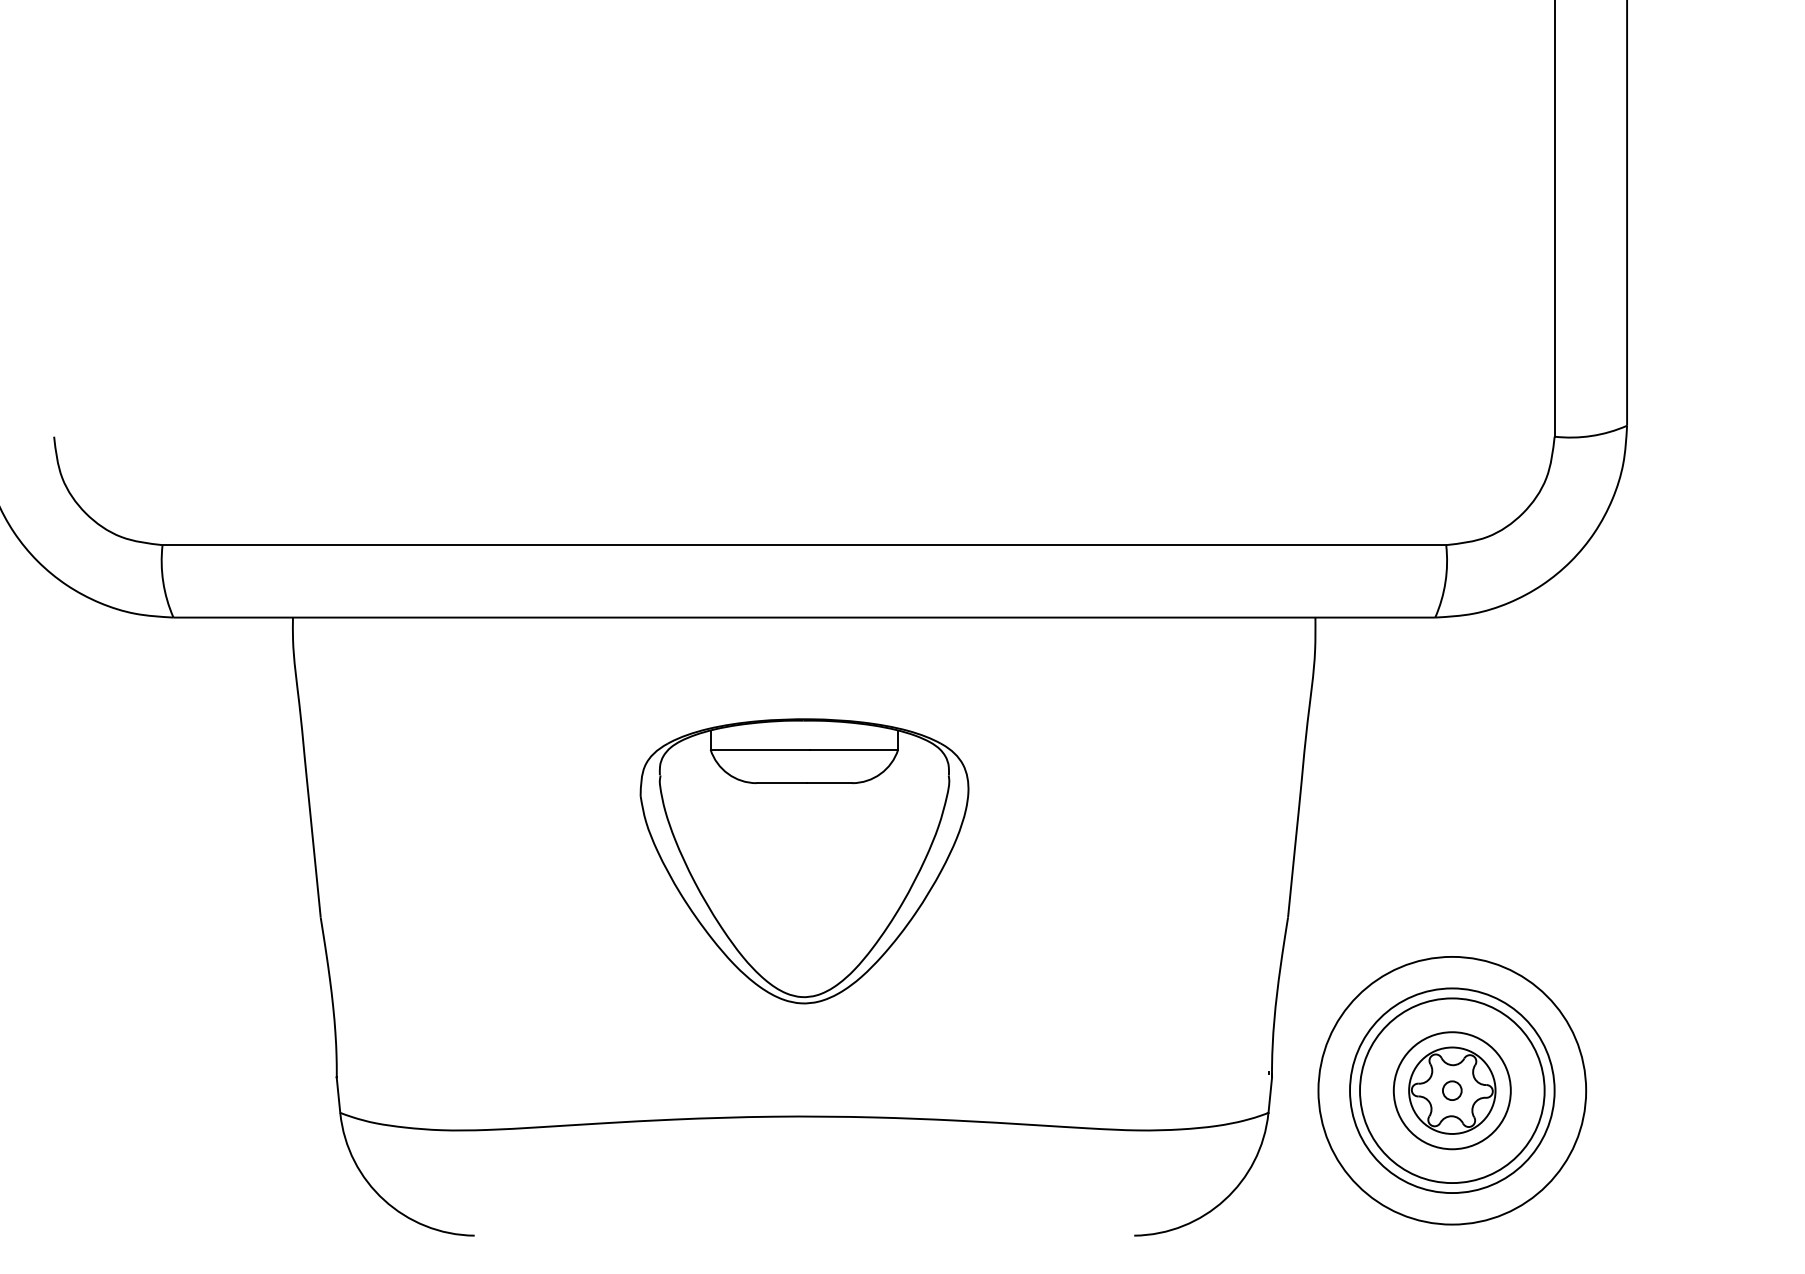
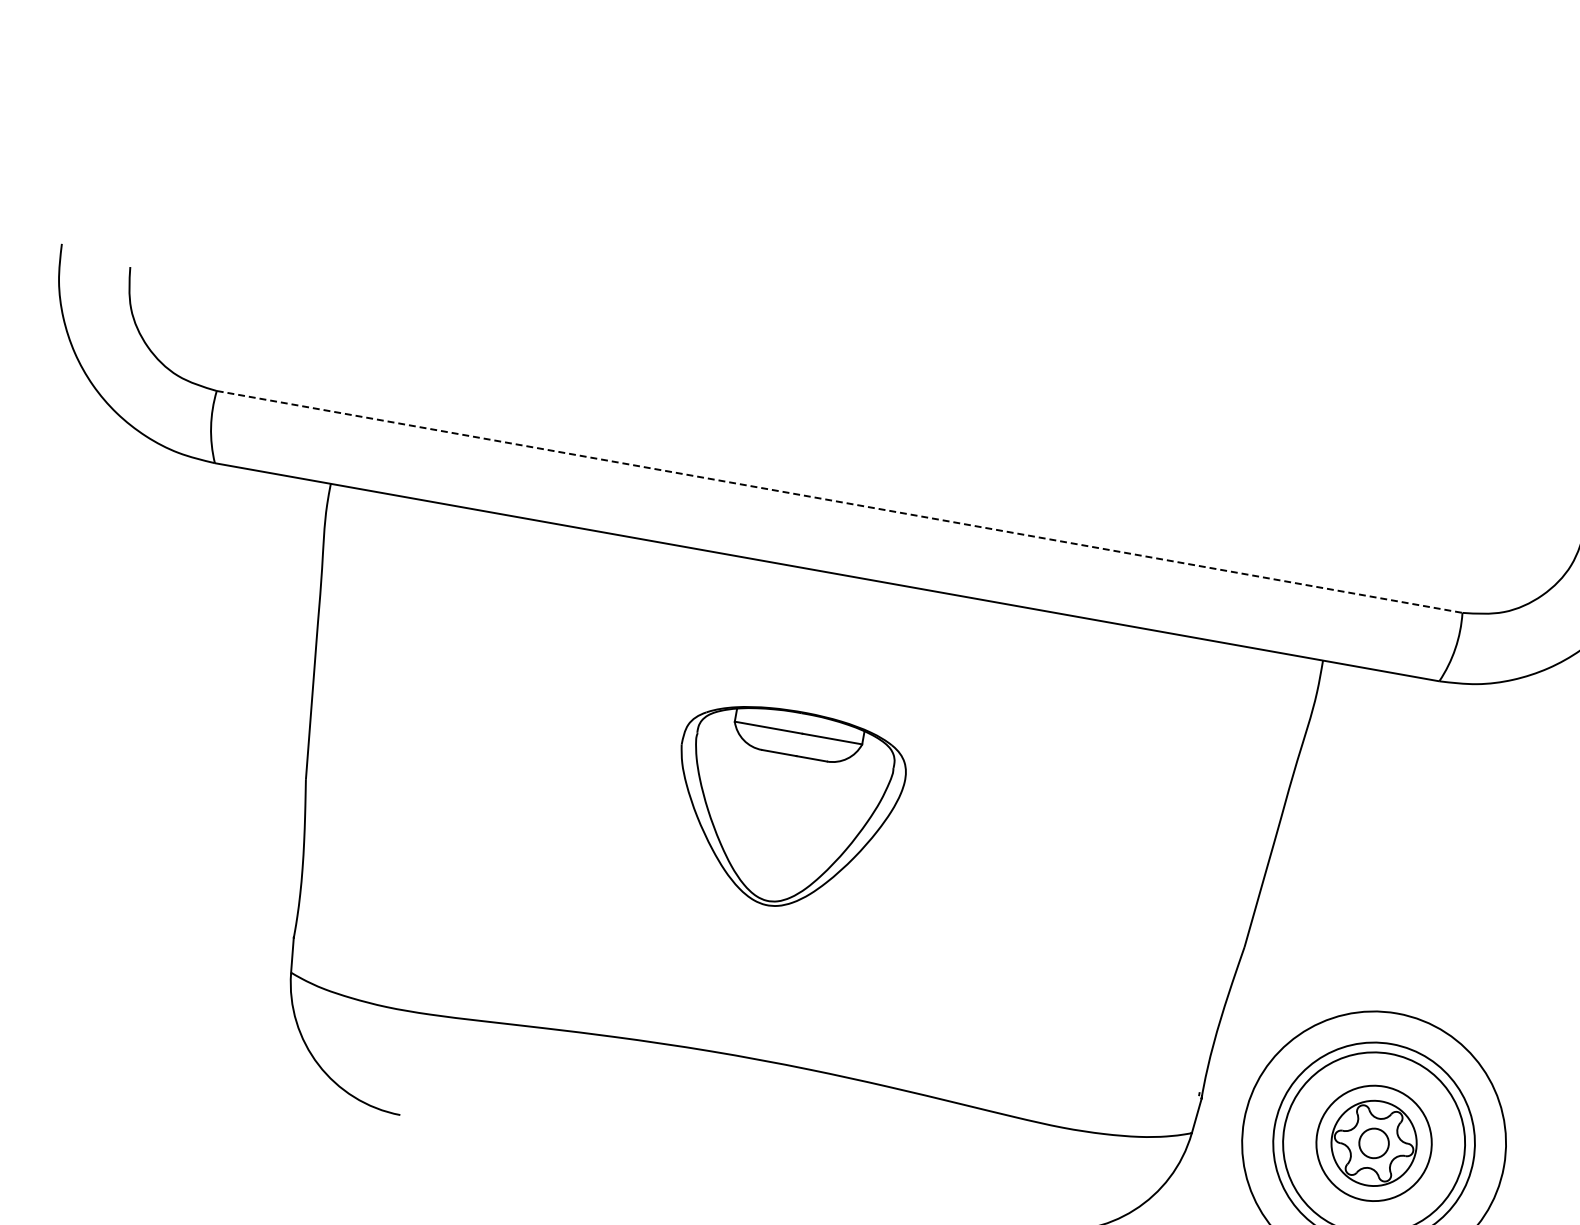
line: (804, 545) -> (839, 502), solid -> dashed
part: (804, 861) -> (785, 808), size x0.7
circle: (1451, 1090) -> (1373, 1143), size x1.6

